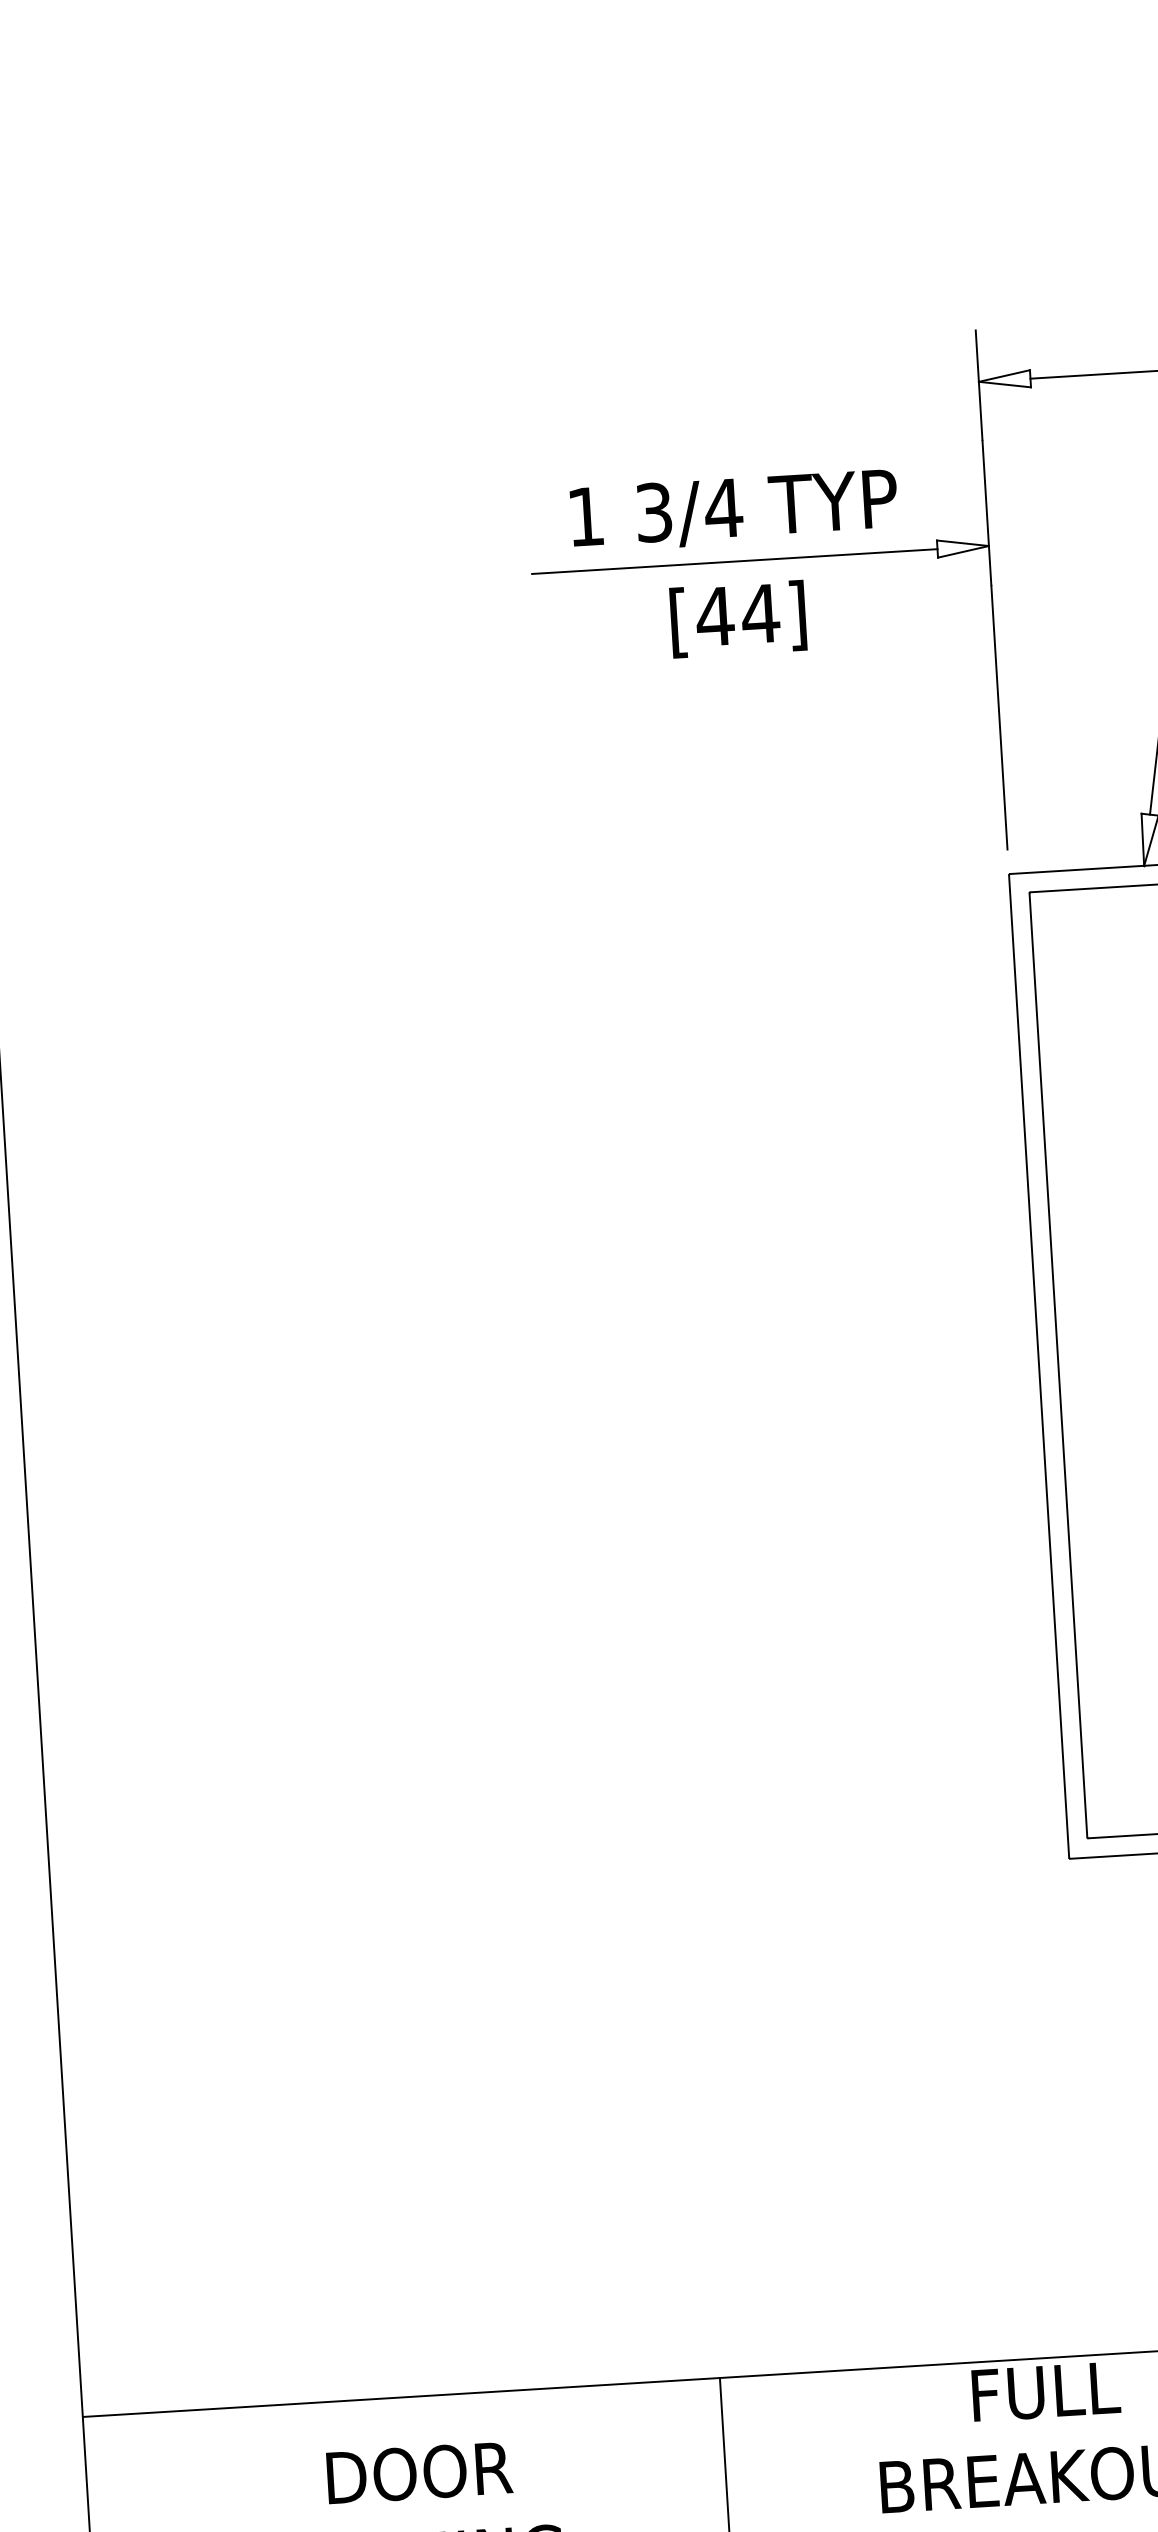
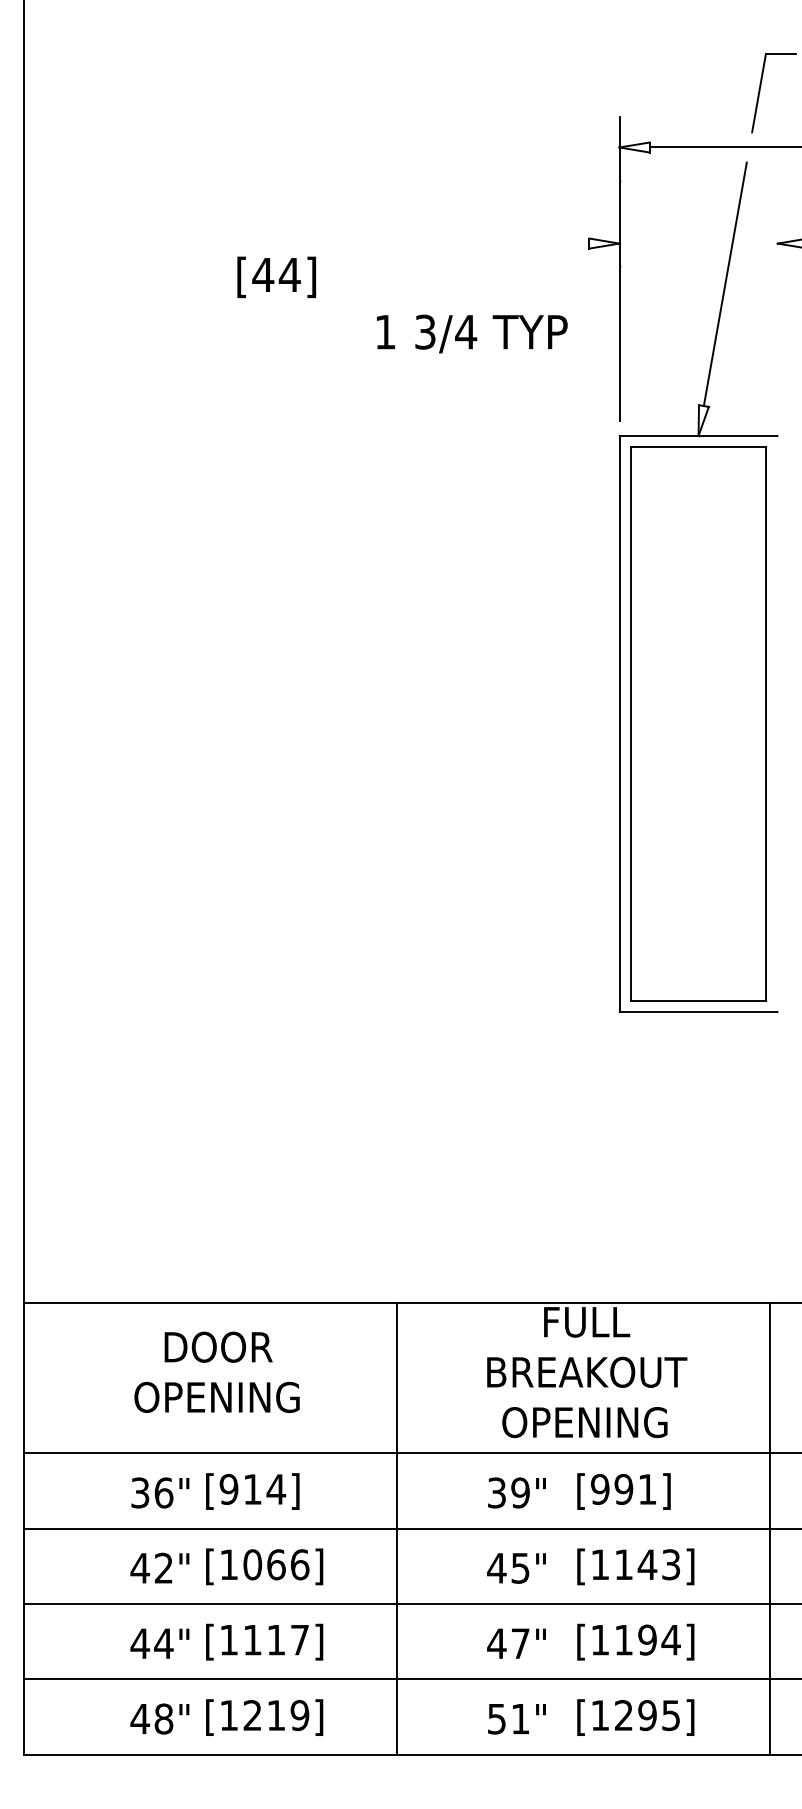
text: (734, 509) -> (472, 333), moved
line: (734, 561) -> (470, 243), removed
text: (737, 619) -> (276, 277), moved

